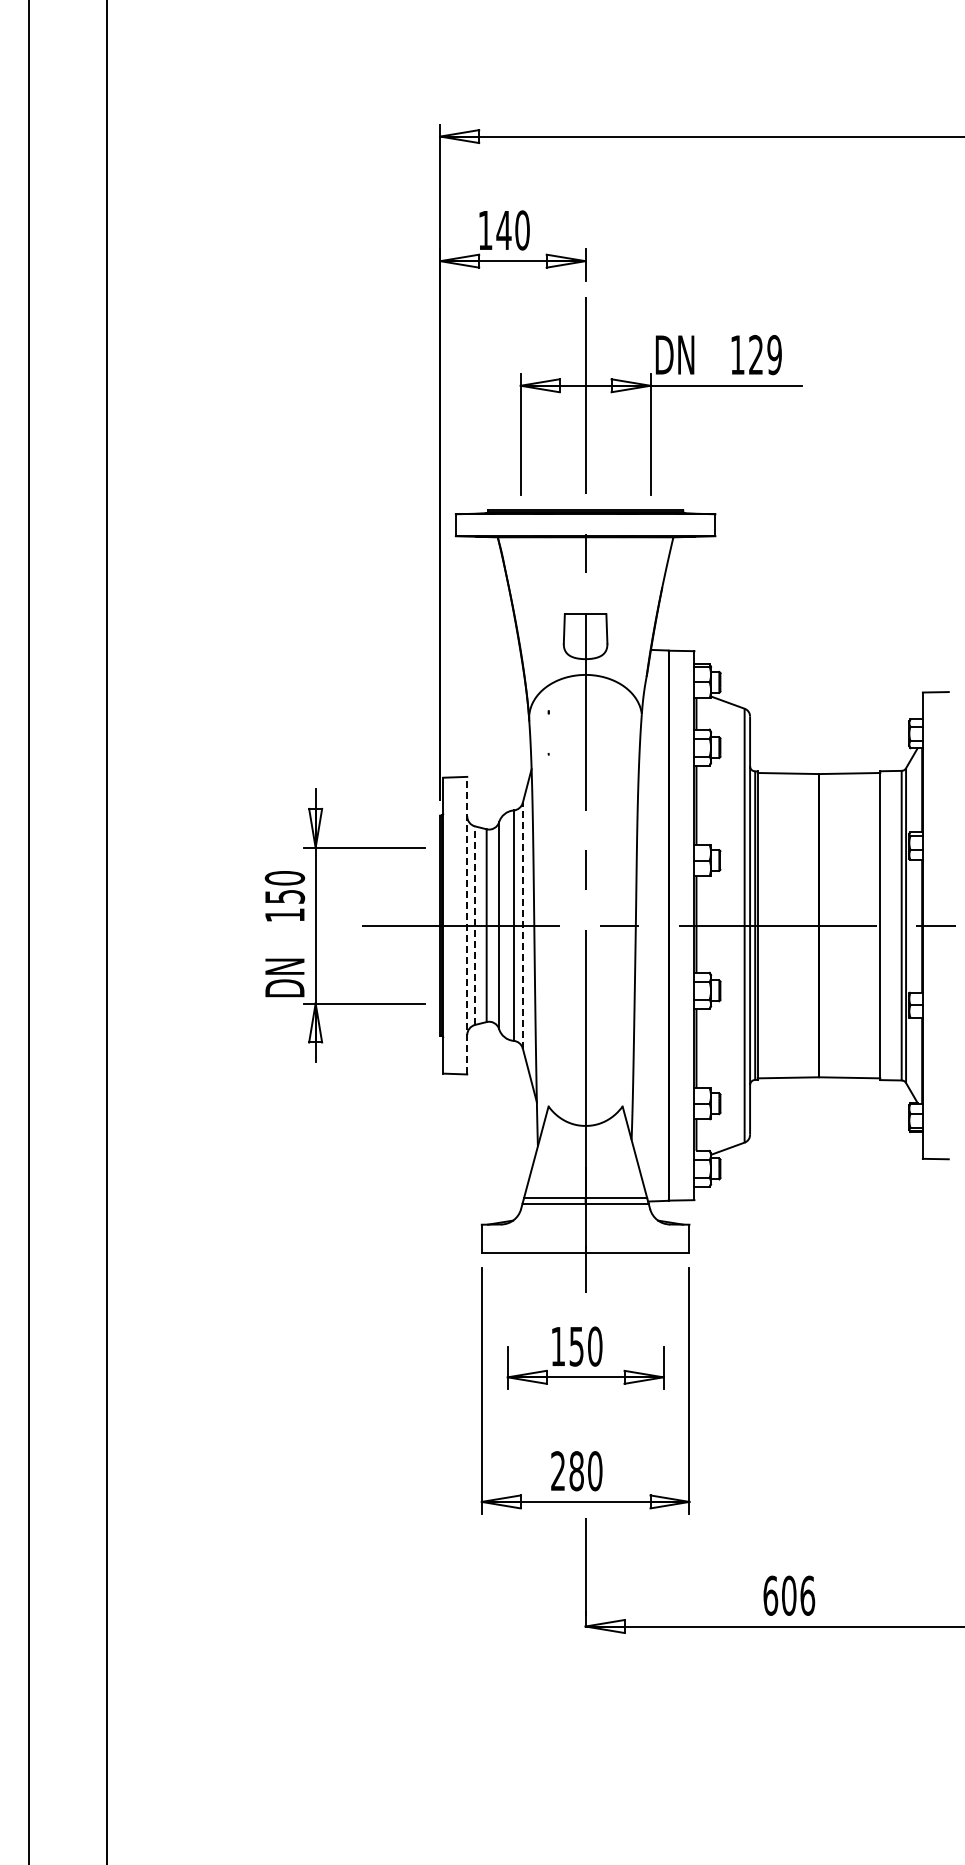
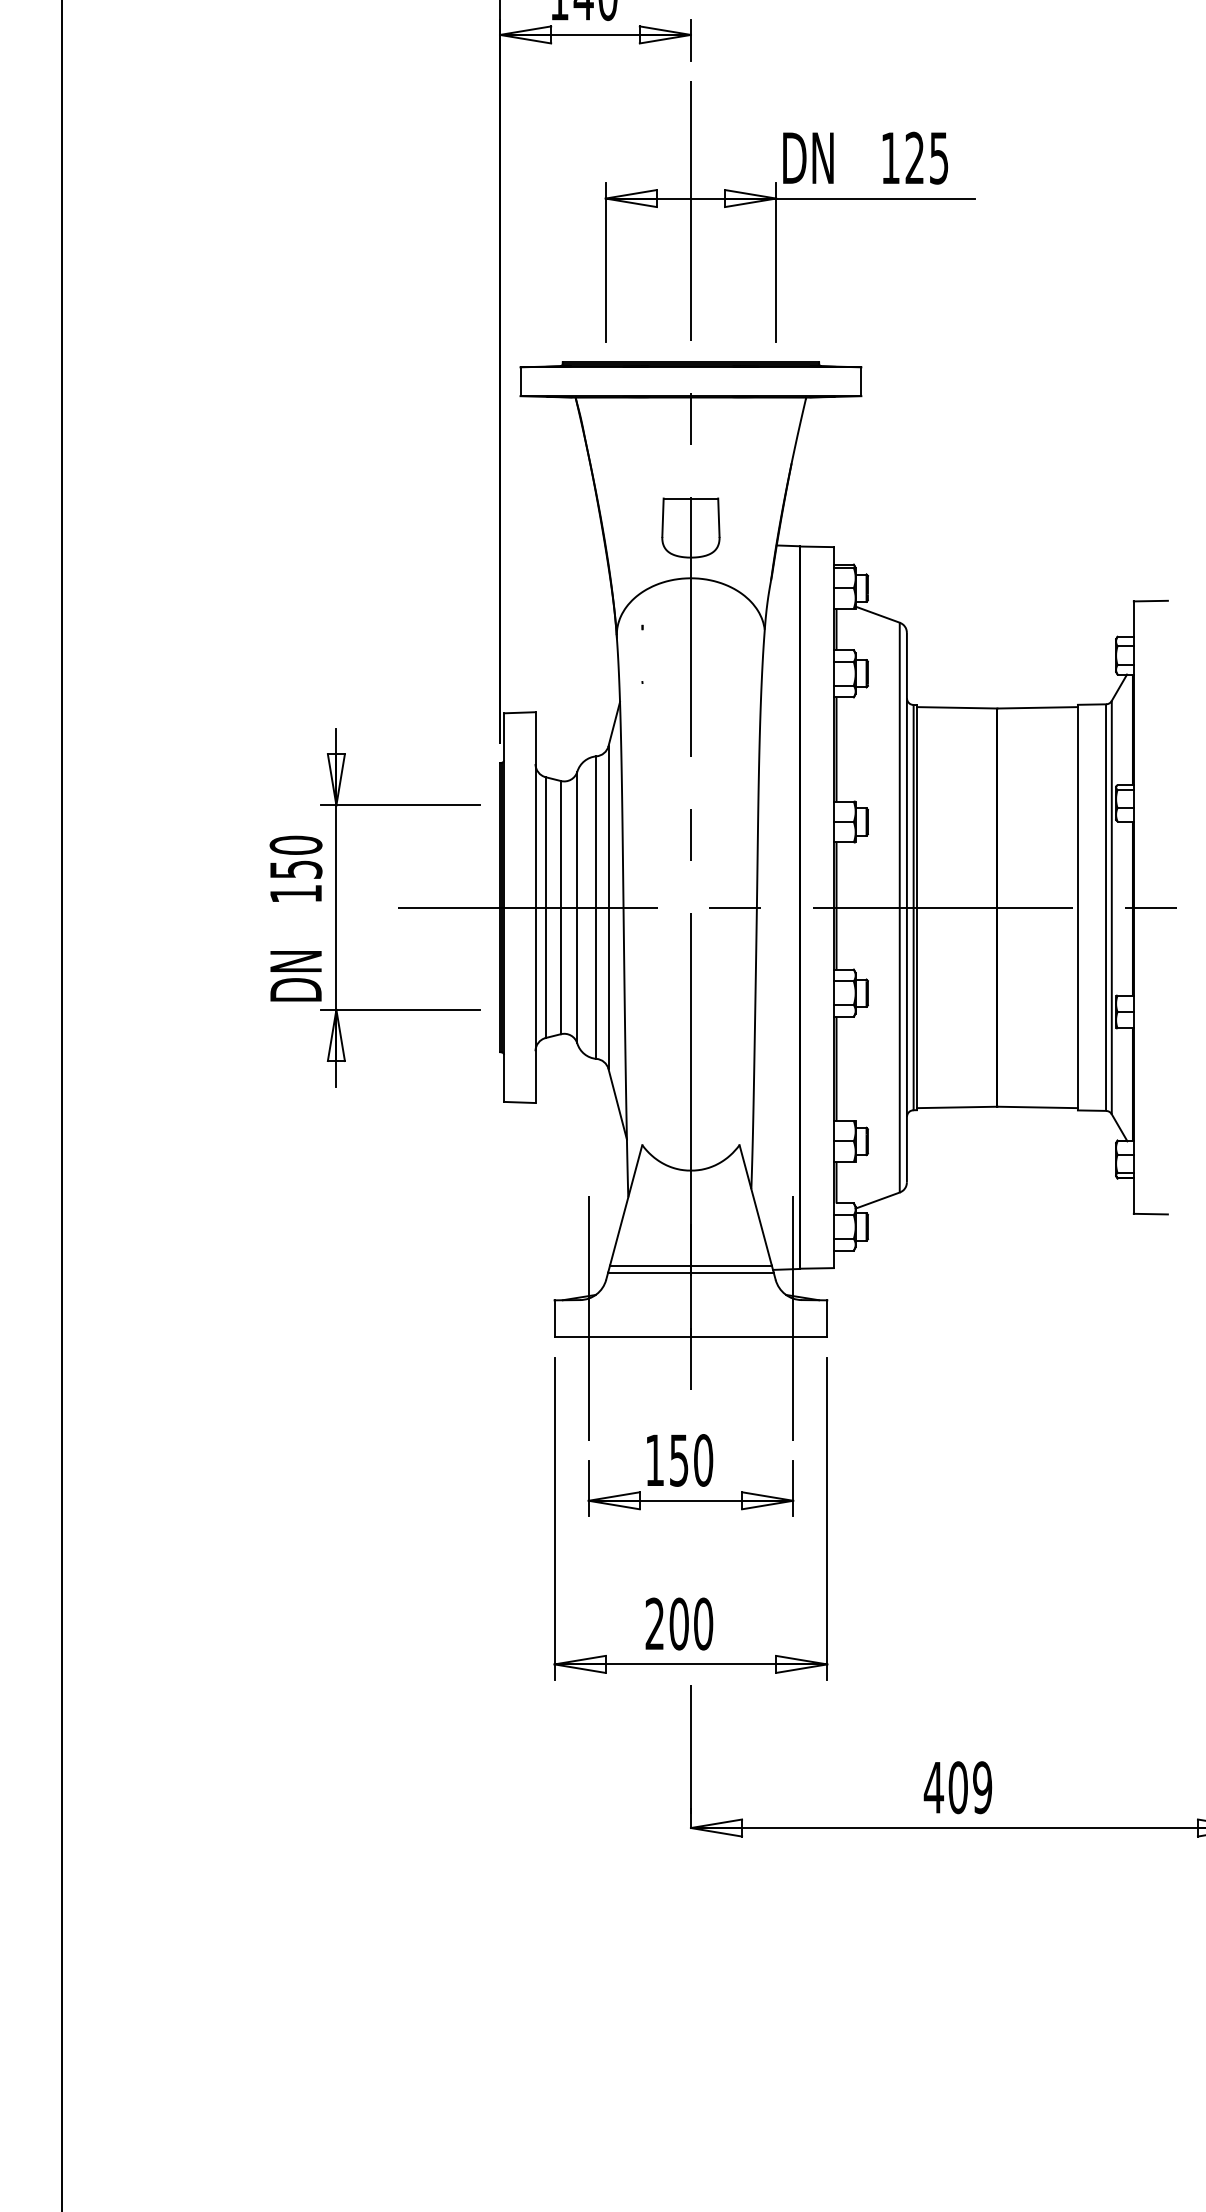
text: (774, 354) -> (938, 157), 129 -> 125
line: (467, 925) -> (535, 907), dashed -> solid
line: (475, 925) -> (546, 907), dashed -> solid
line: (522, 925) -> (608, 907), dashed -> solid
line: (507, 1238) -> (588, 1318), added
line: (663, 1238) -> (793, 1318), added
text: (576, 1471) -> (678, 1624), 280 -> 200
text: (789, 1595) -> (958, 1787), 606 -> 409

